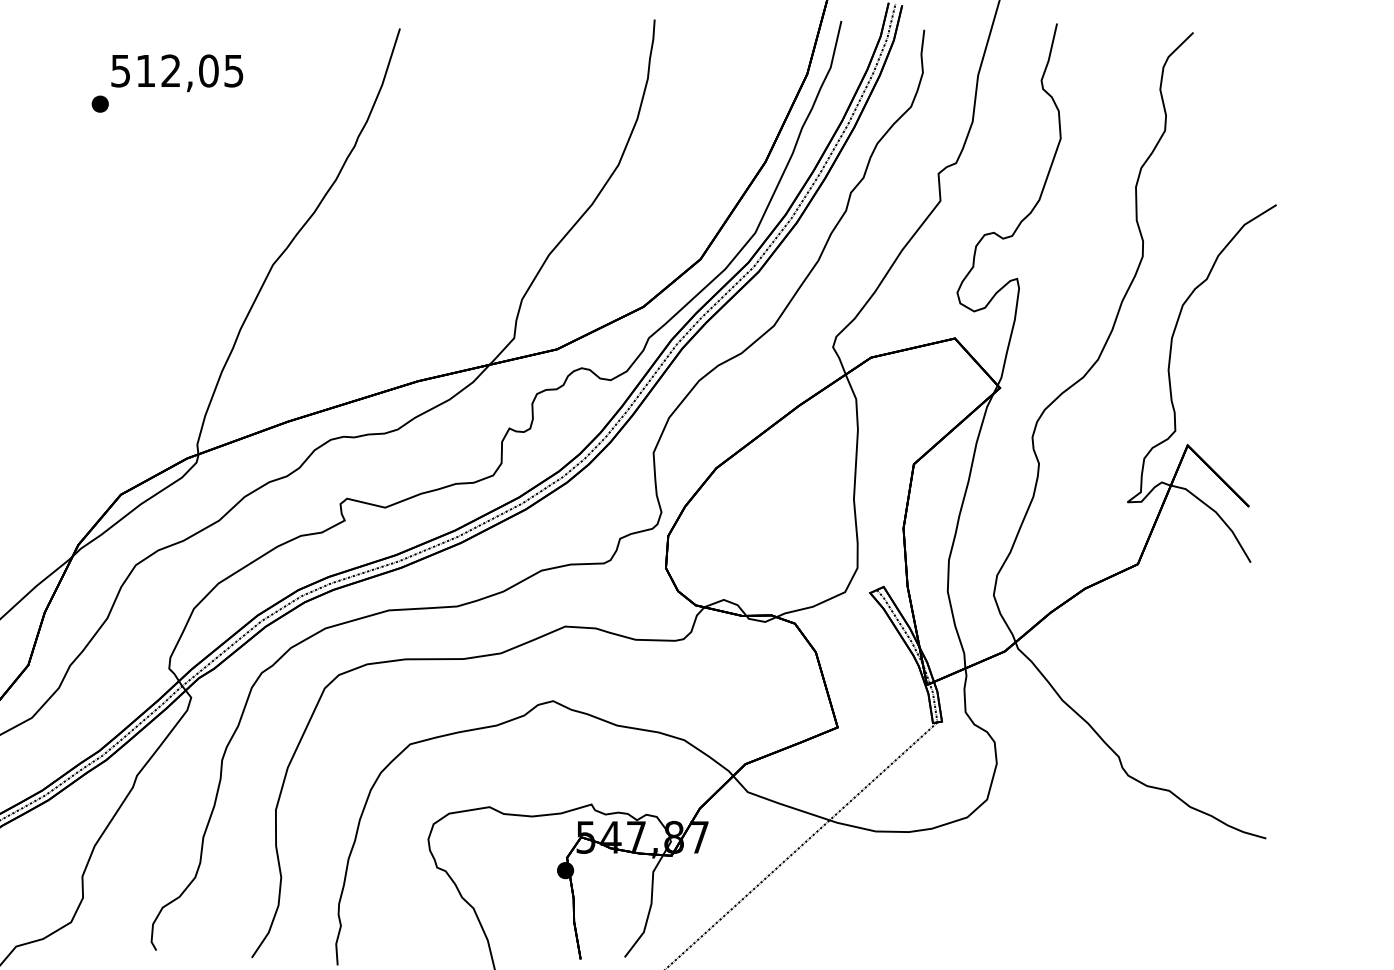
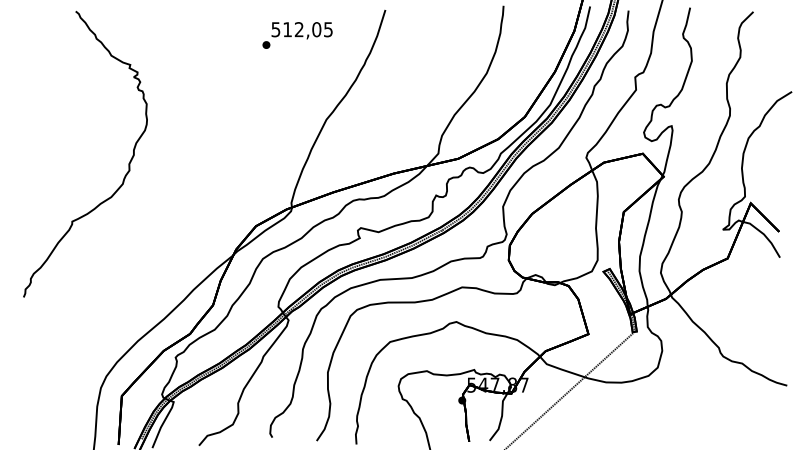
text: (167, 83) -> (297, 35), moved

